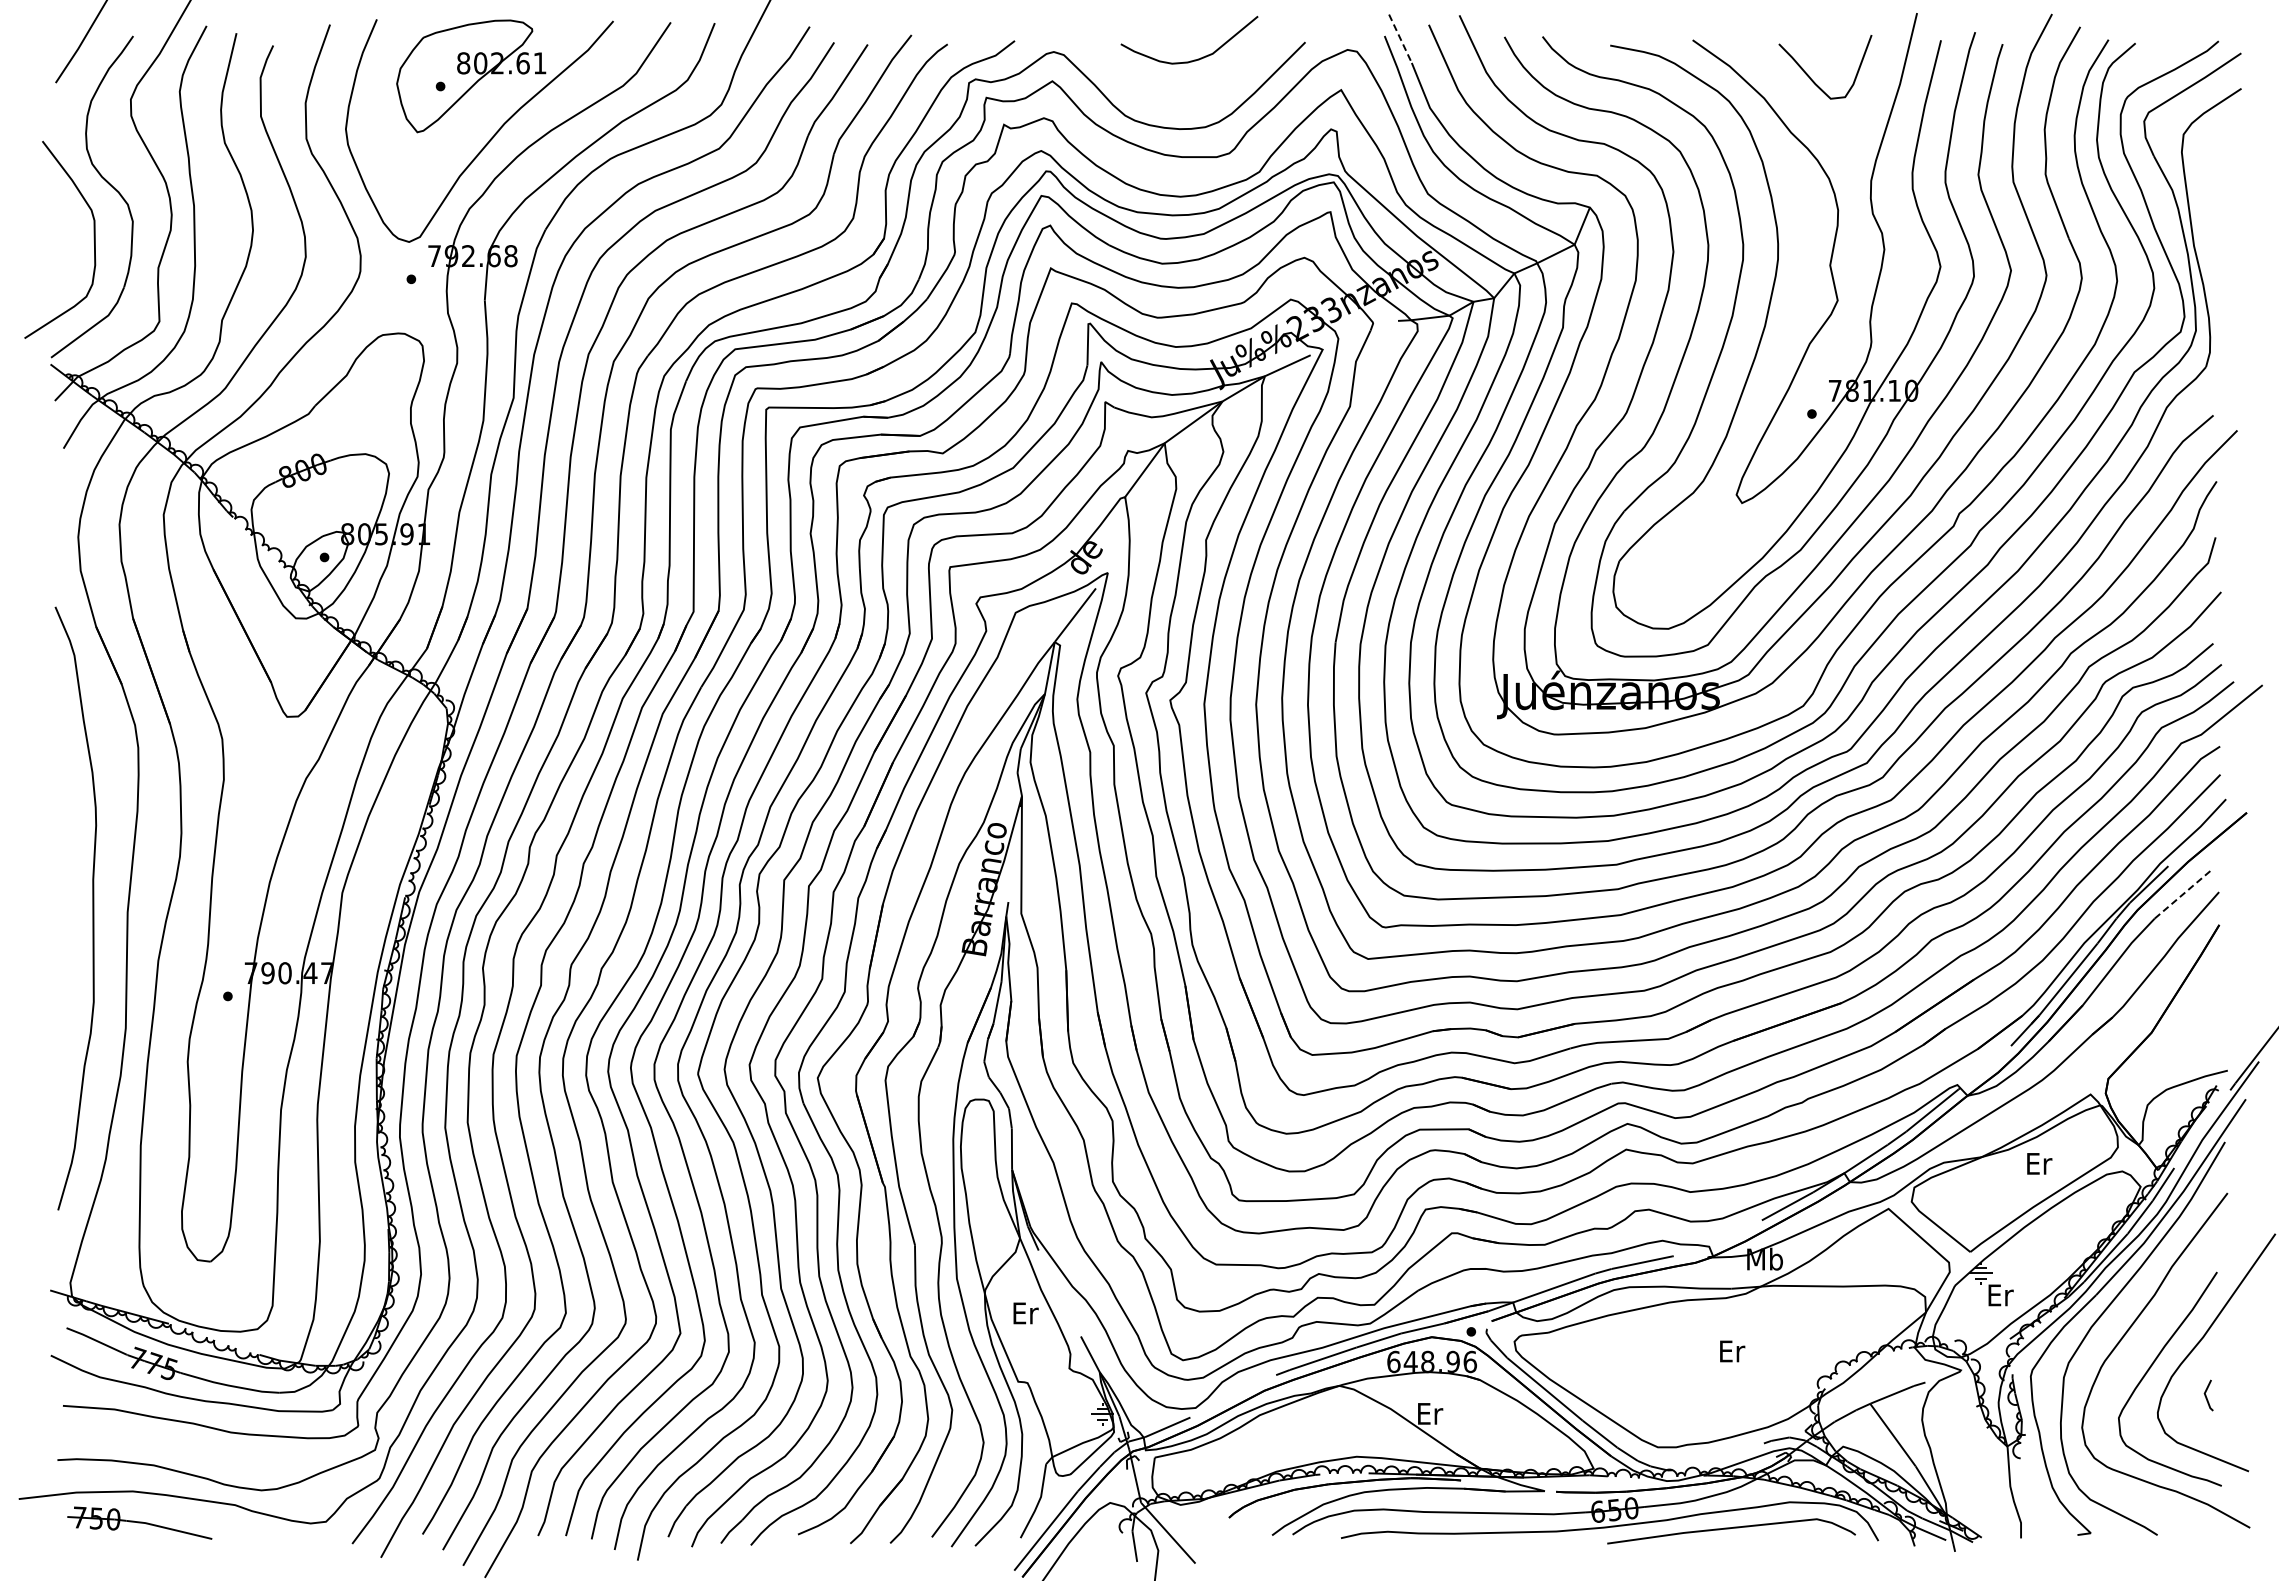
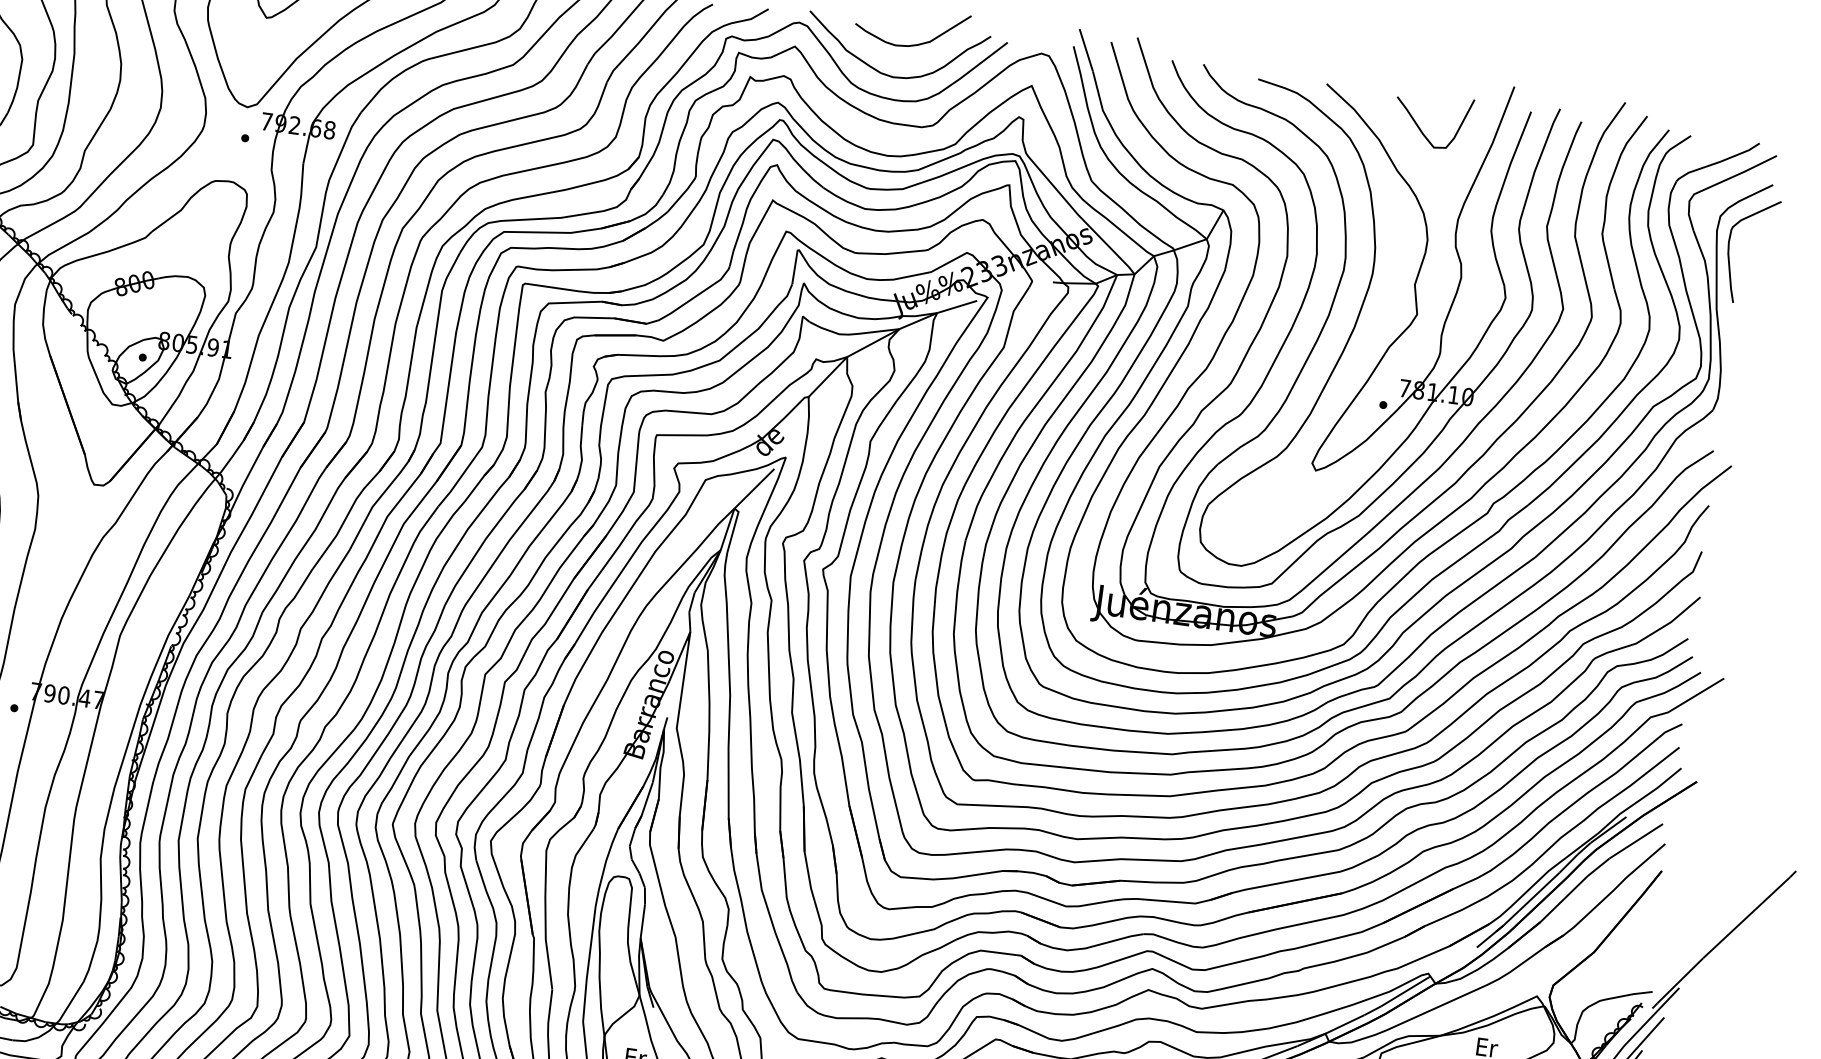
line: (1400, 38) -> (1086, 50), dashed -> solid
curve: (1167, 99) -> (887, 74), added
curve: (2199, 170) -> (1729, 247), added
line: (2184, 893) -> (1636, 841), dashed -> solid

